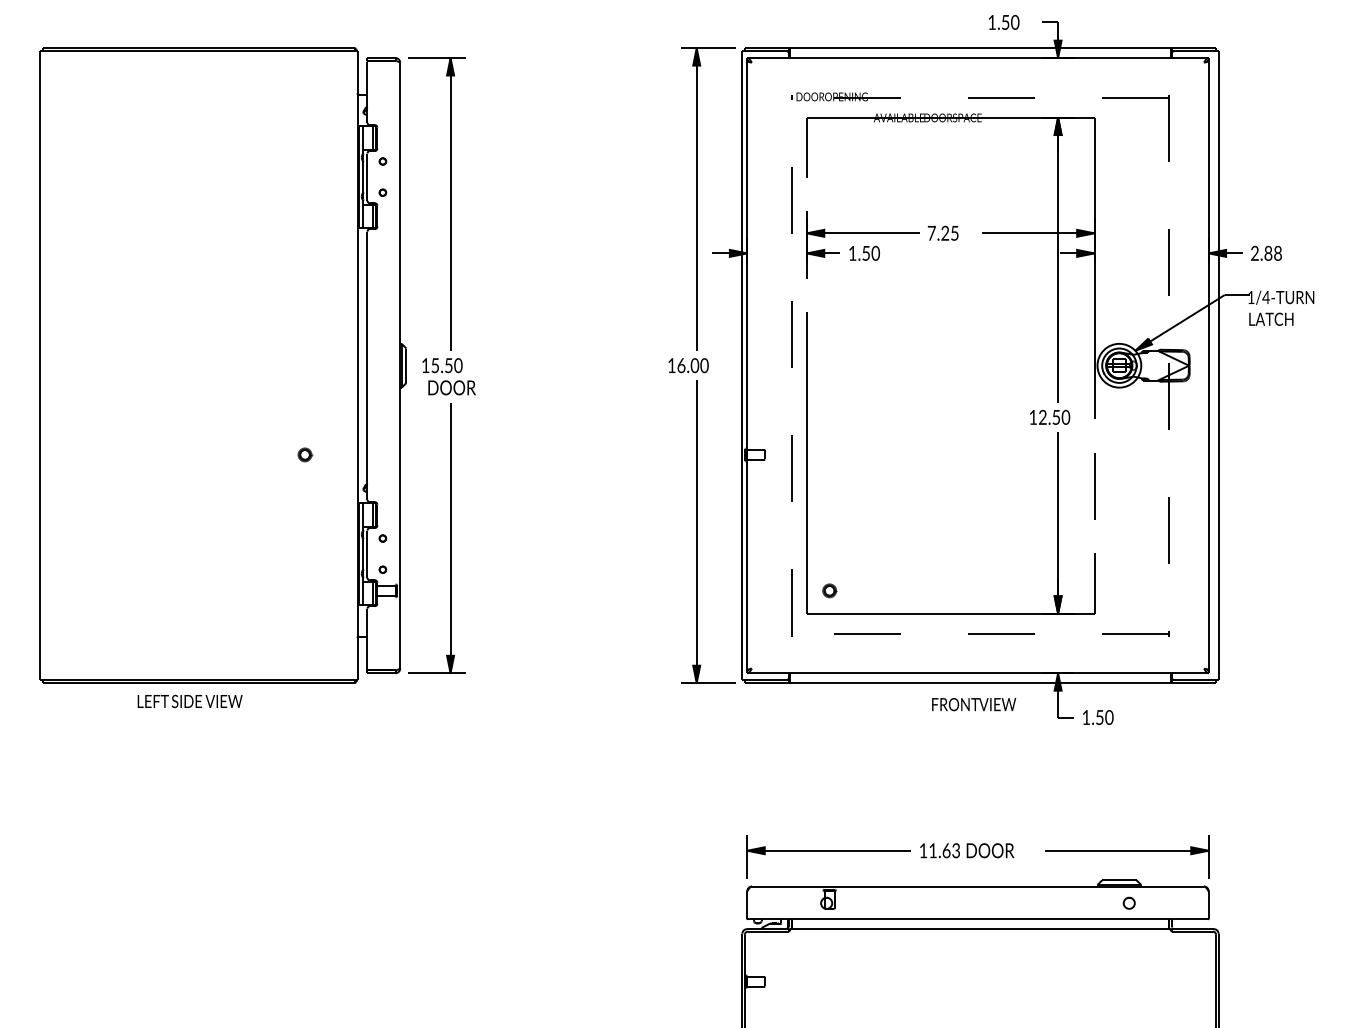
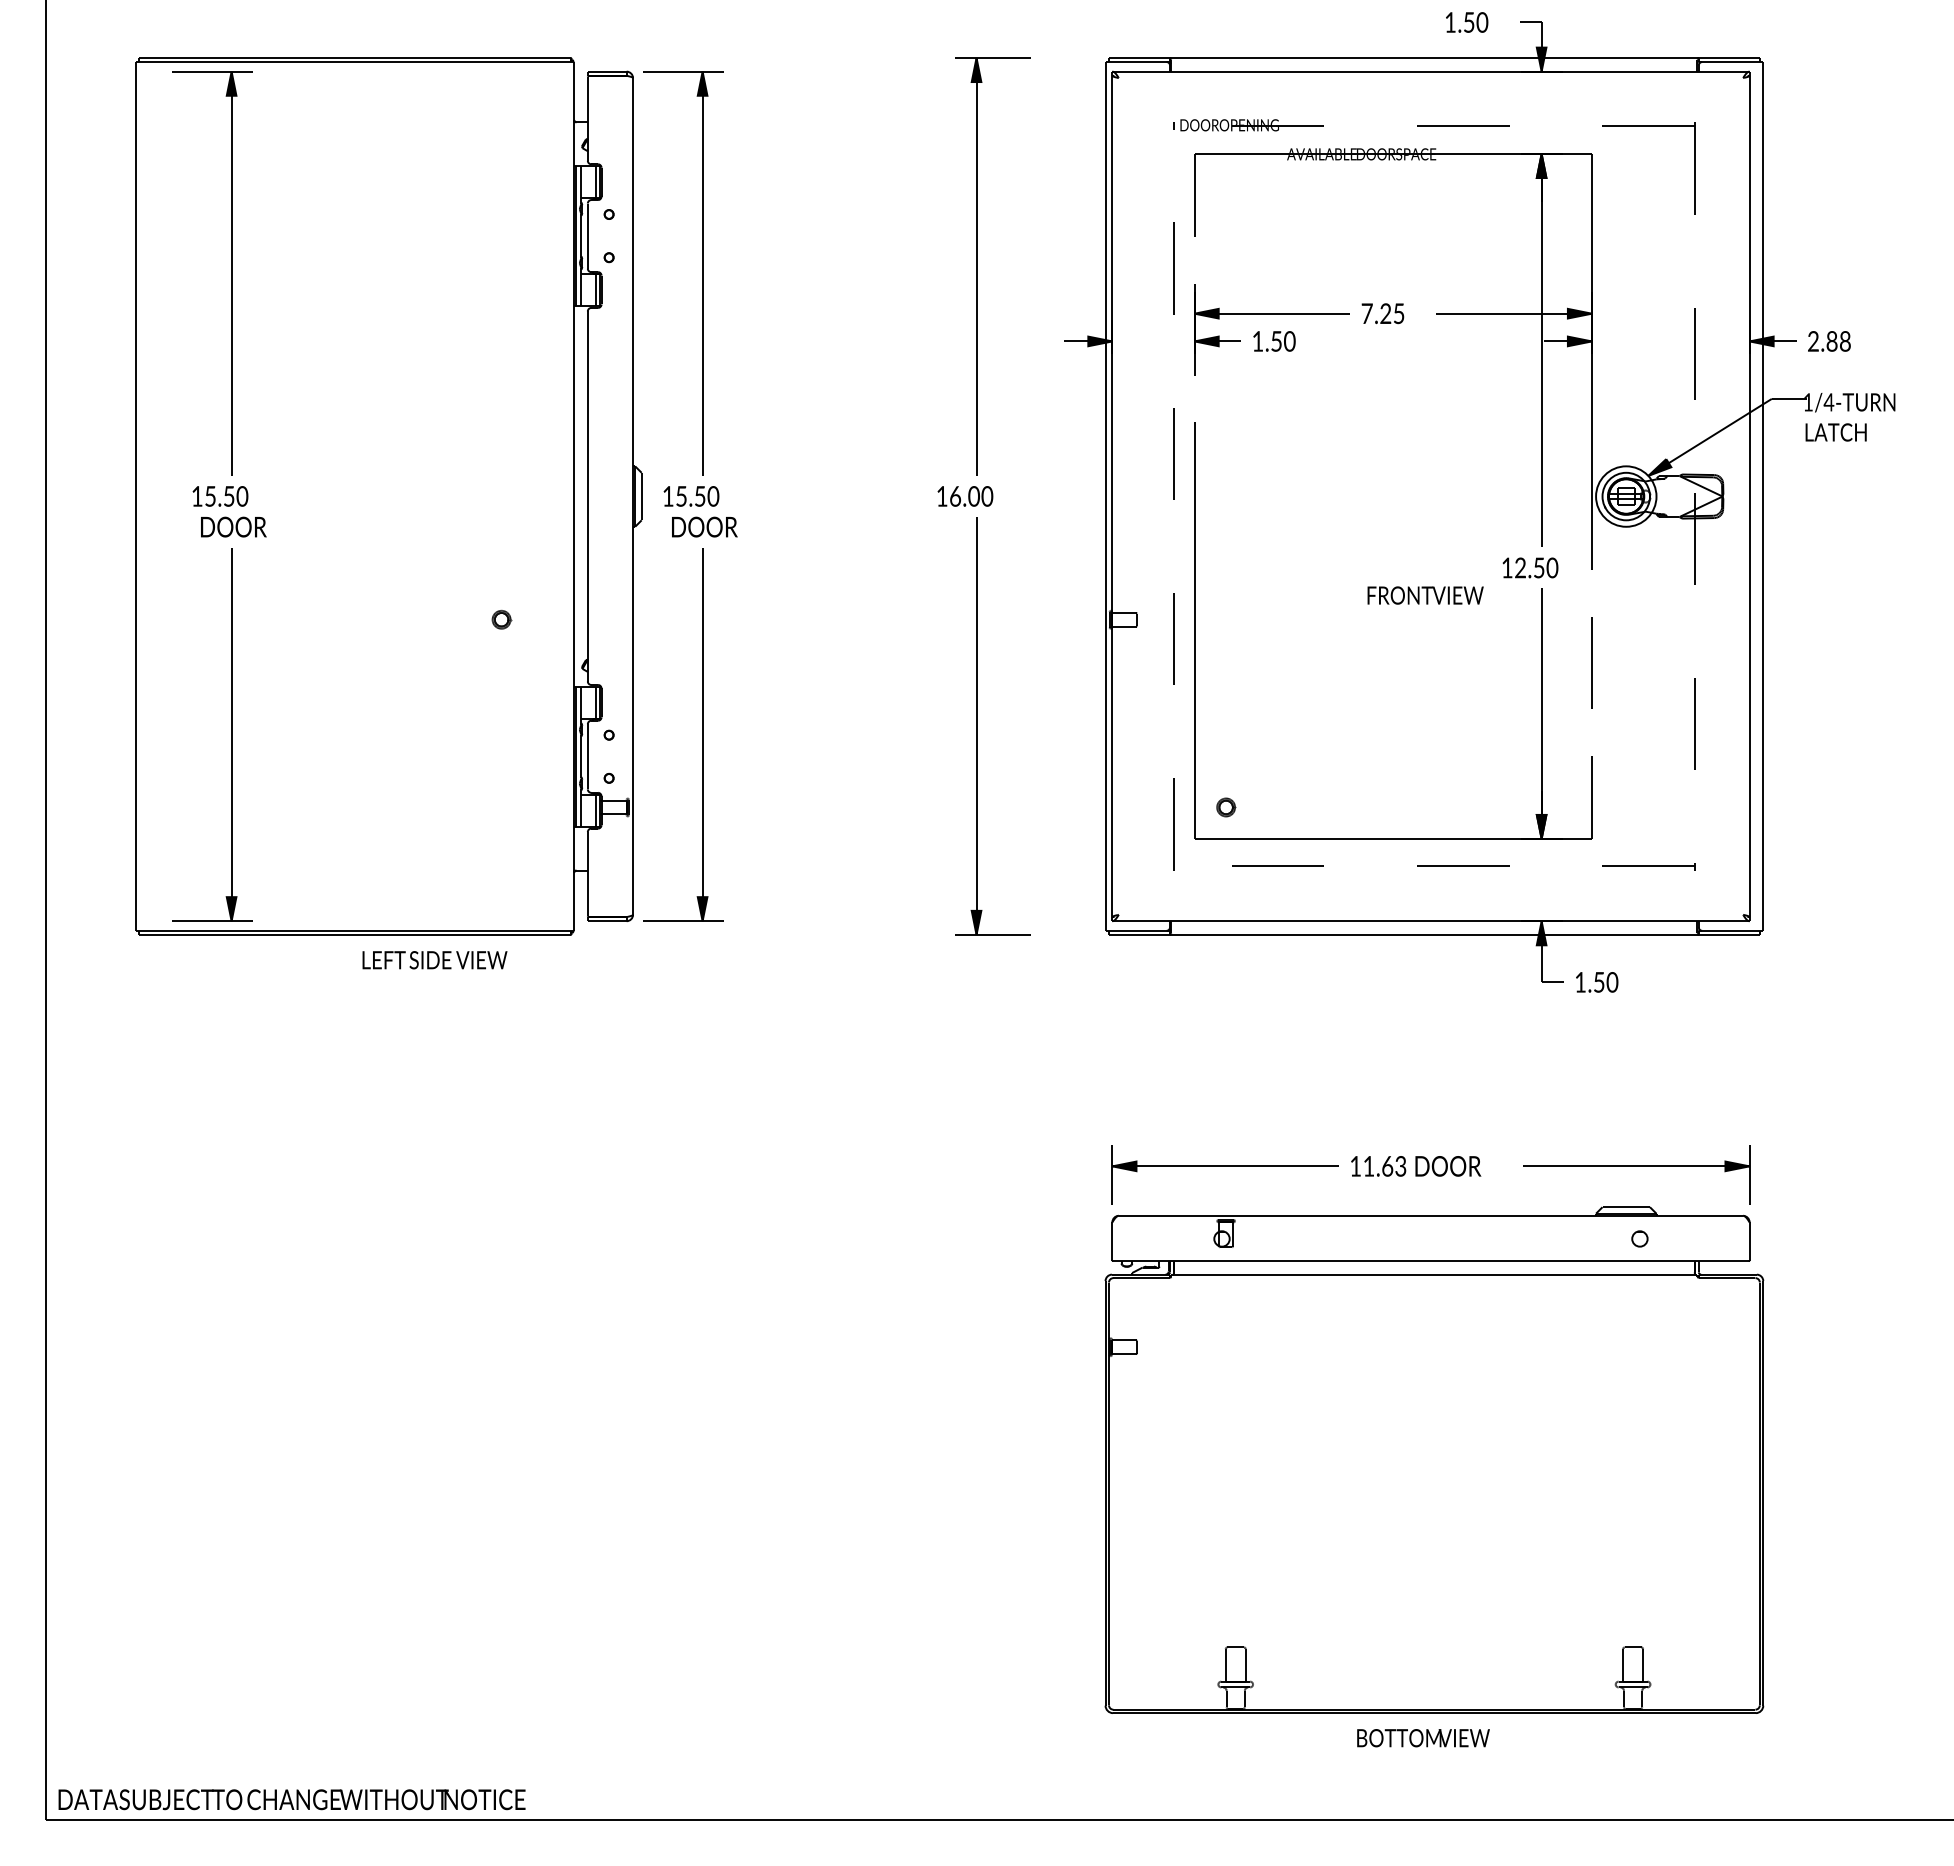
part: (100, 365) -> (219, 496), added
part: (701, 365) -> (983, 496), moved
text: (189, 701) -> (434, 960), moved
text: (974, 704) -> (1425, 595), moved

